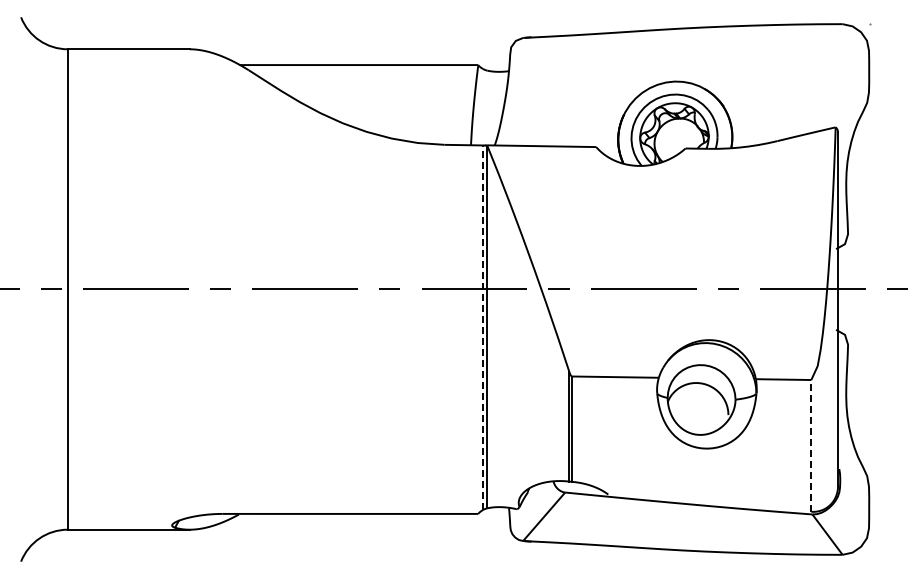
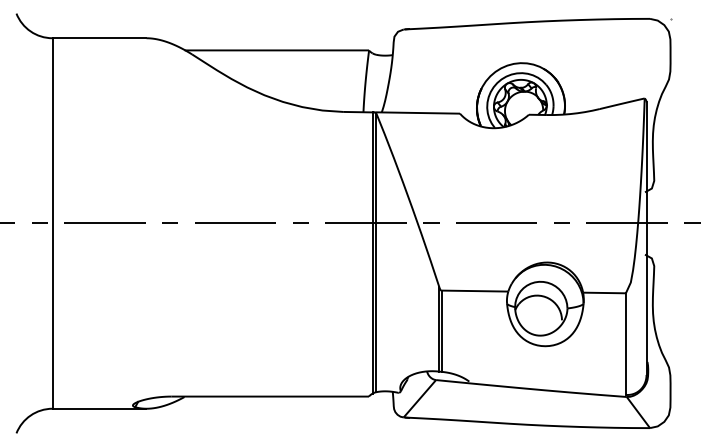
line: (482, 327) -> (372, 252), dashed -> solid
line: (811, 445) -> (626, 343), dashed -> solid

